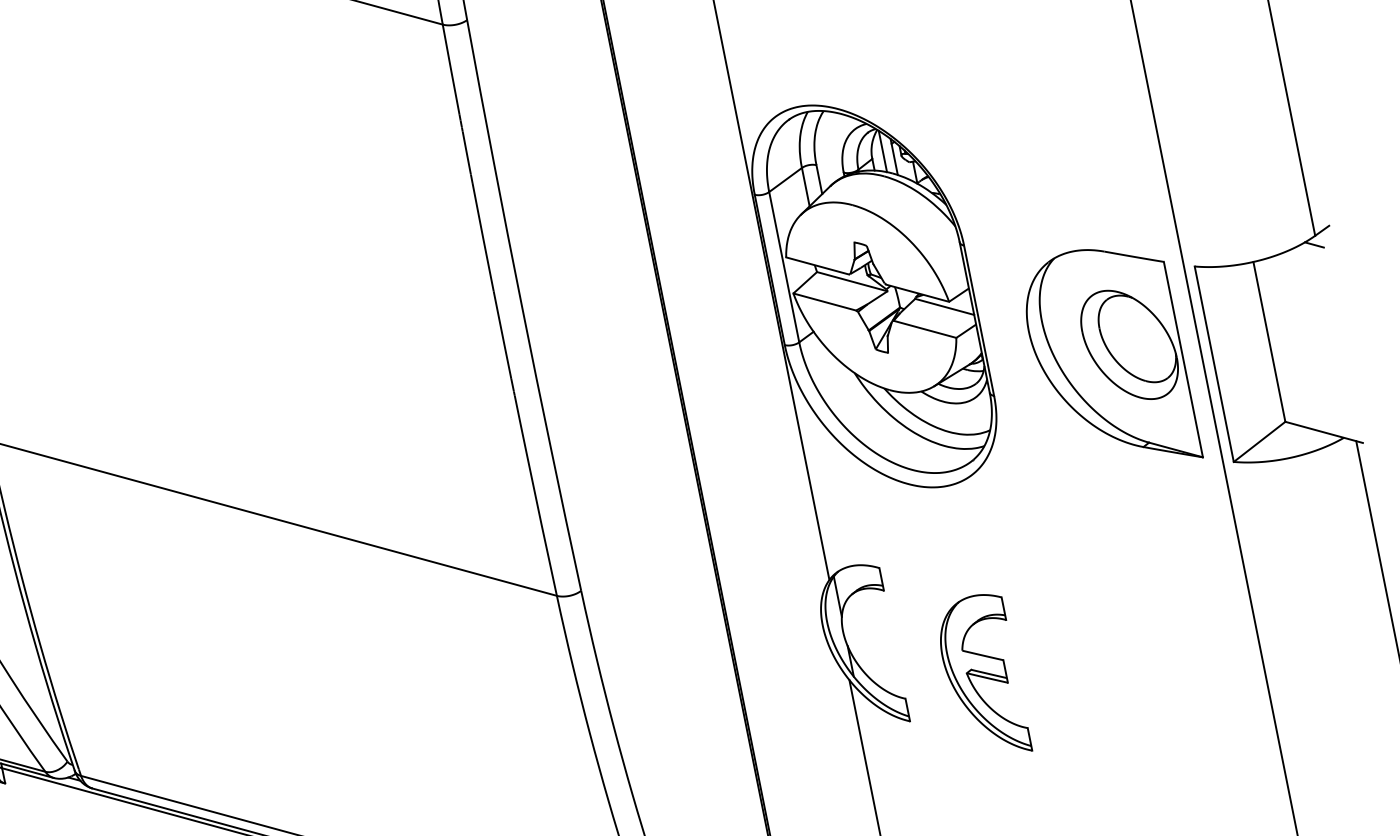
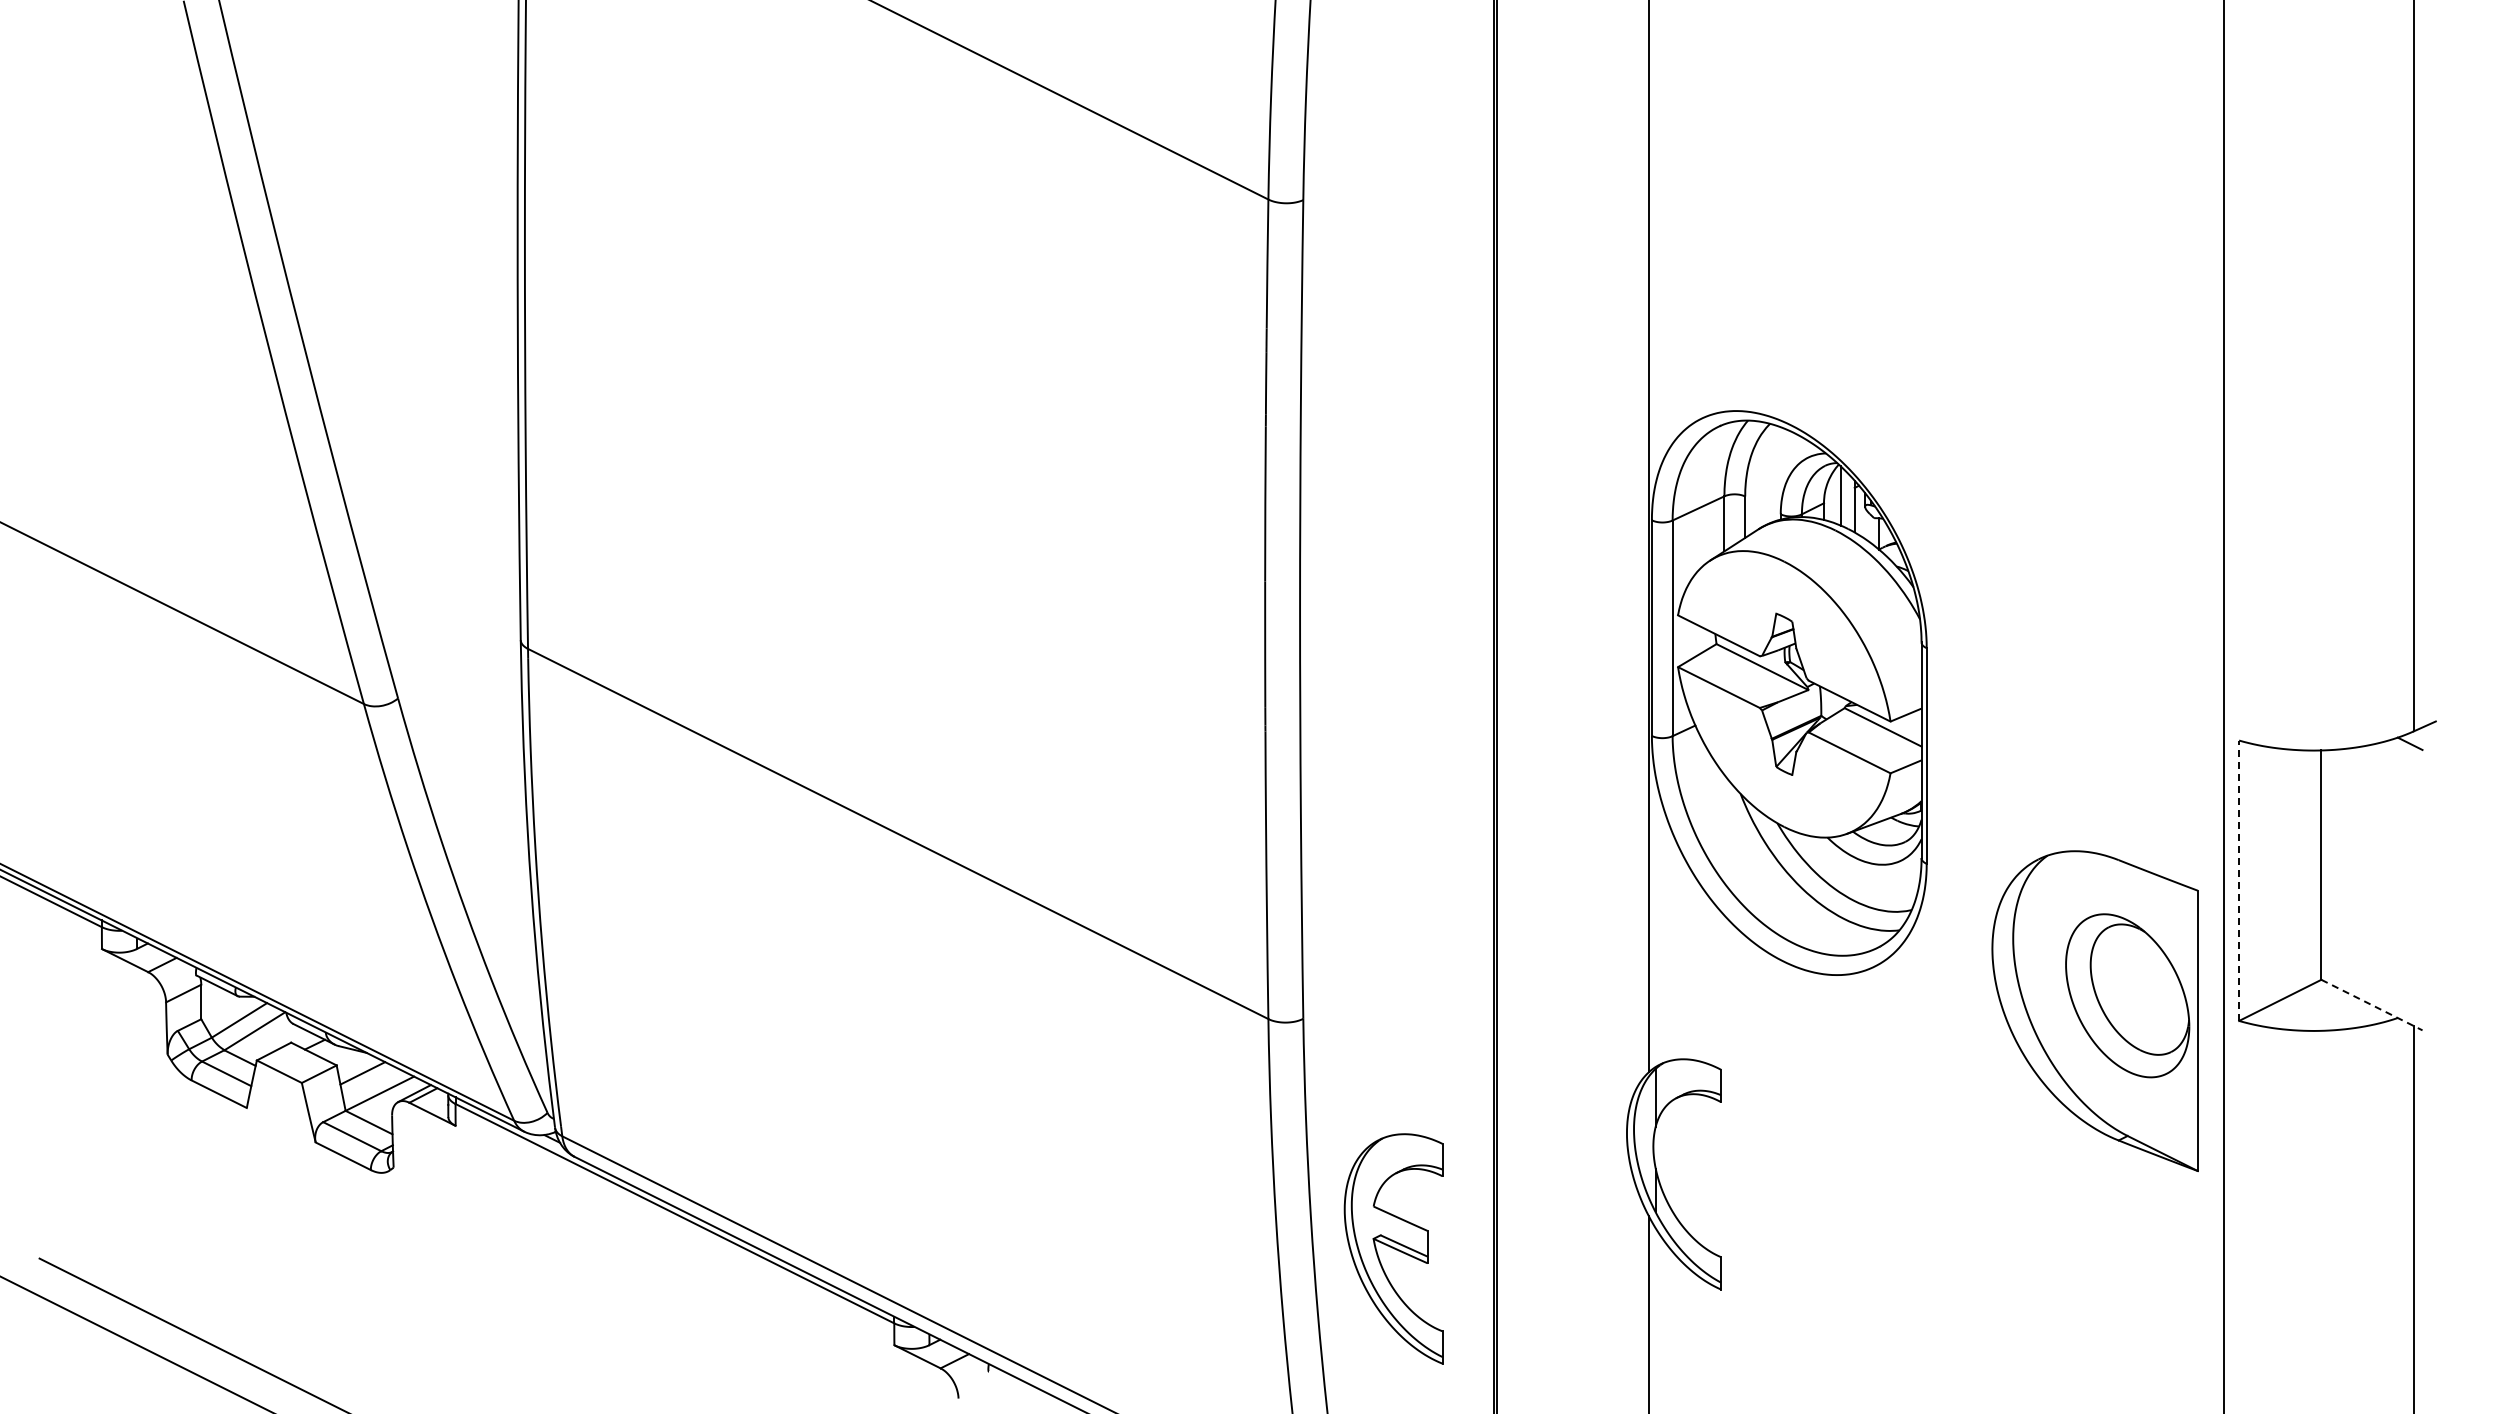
part: (1108, 359) -> (2094, 1010), moved
line: (1214, 364) -> (2239, 880), solid -> dashed
line: (1323, 432) -> (2371, 1005), solid -> dashed
part: (982, 677) -> (1393, 1248), moved

